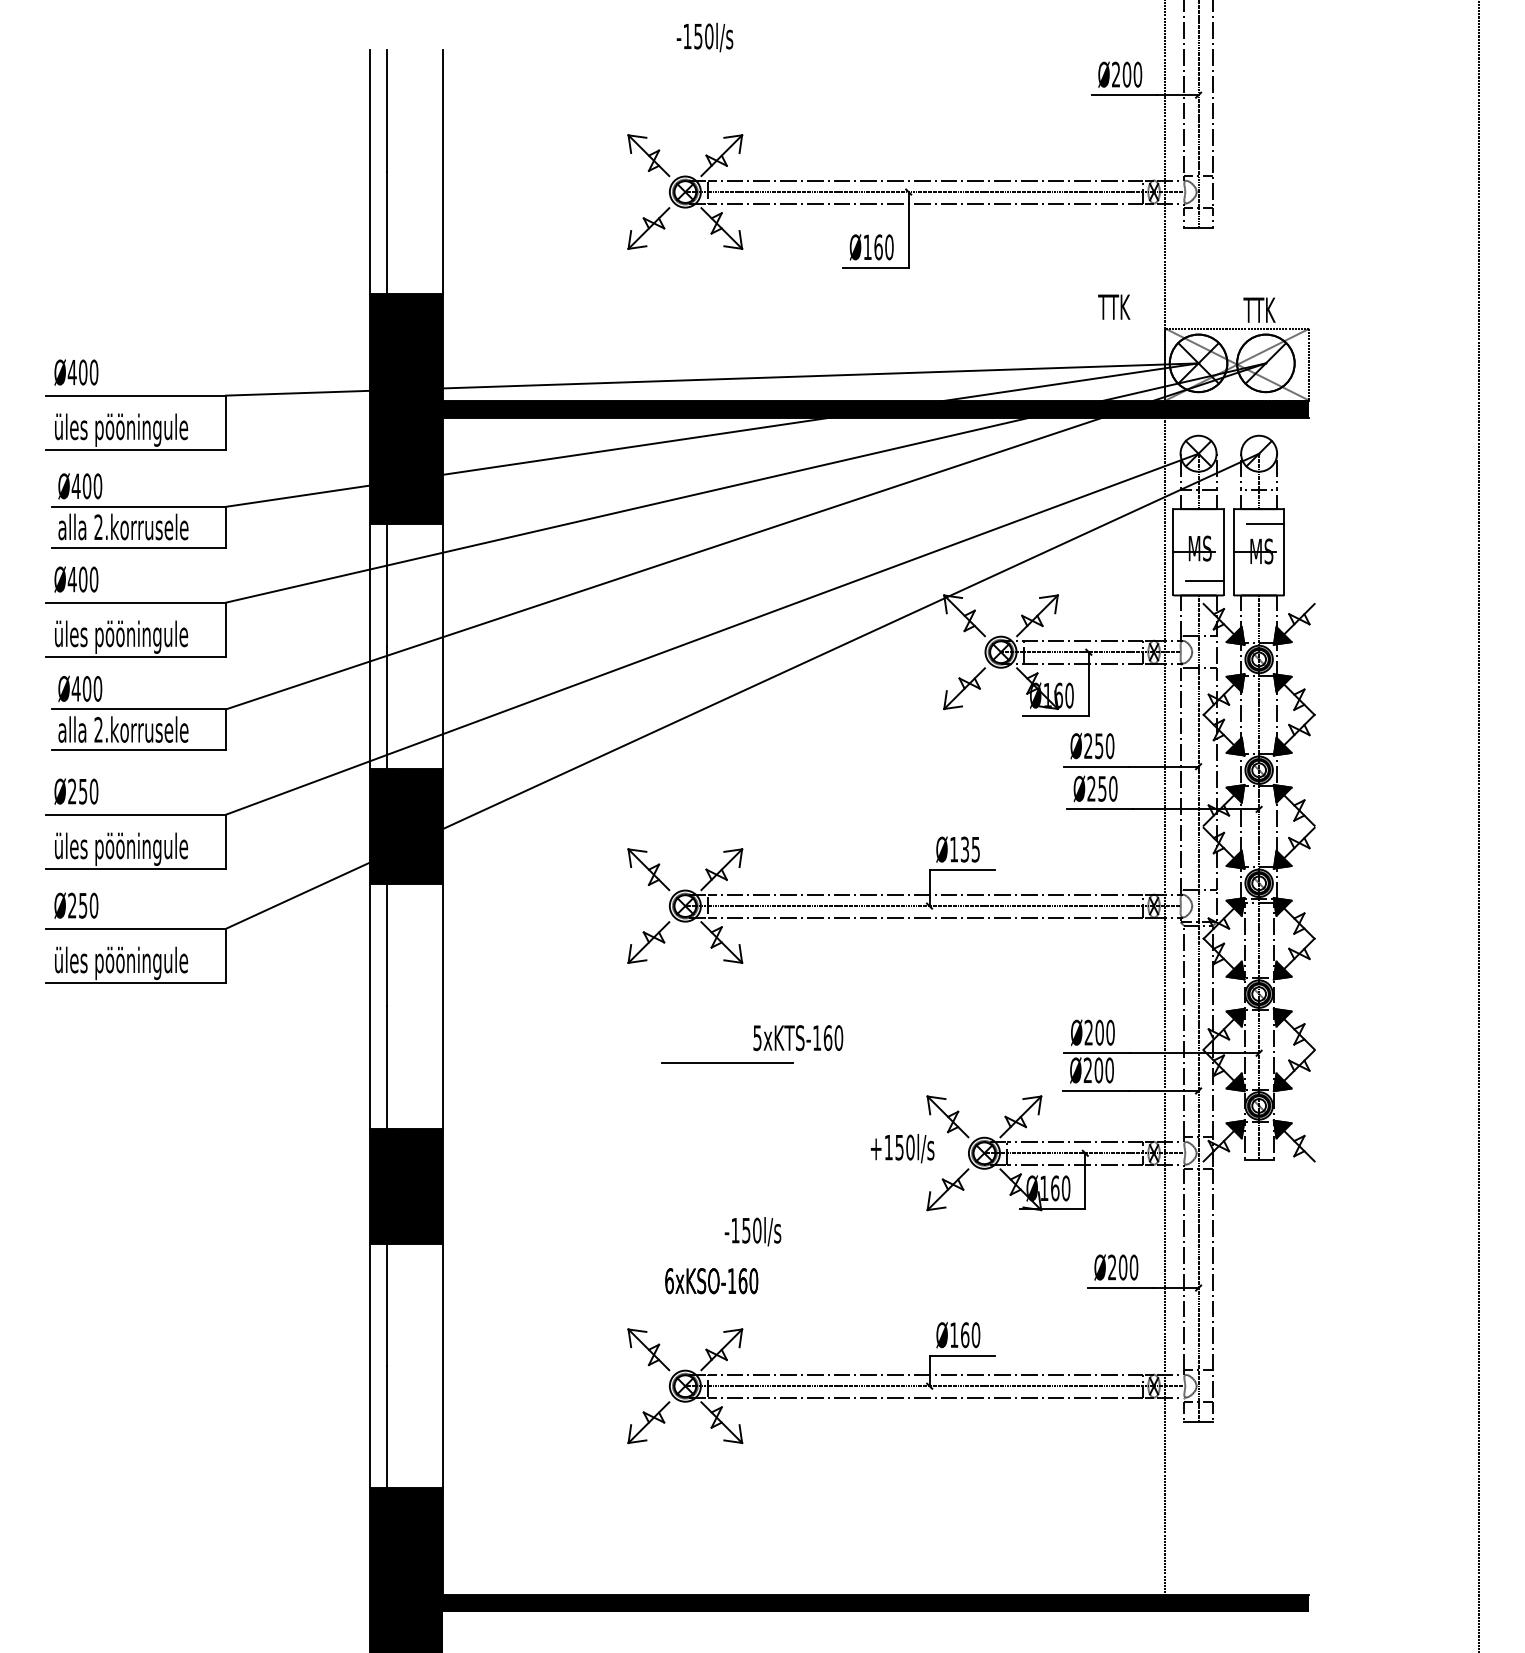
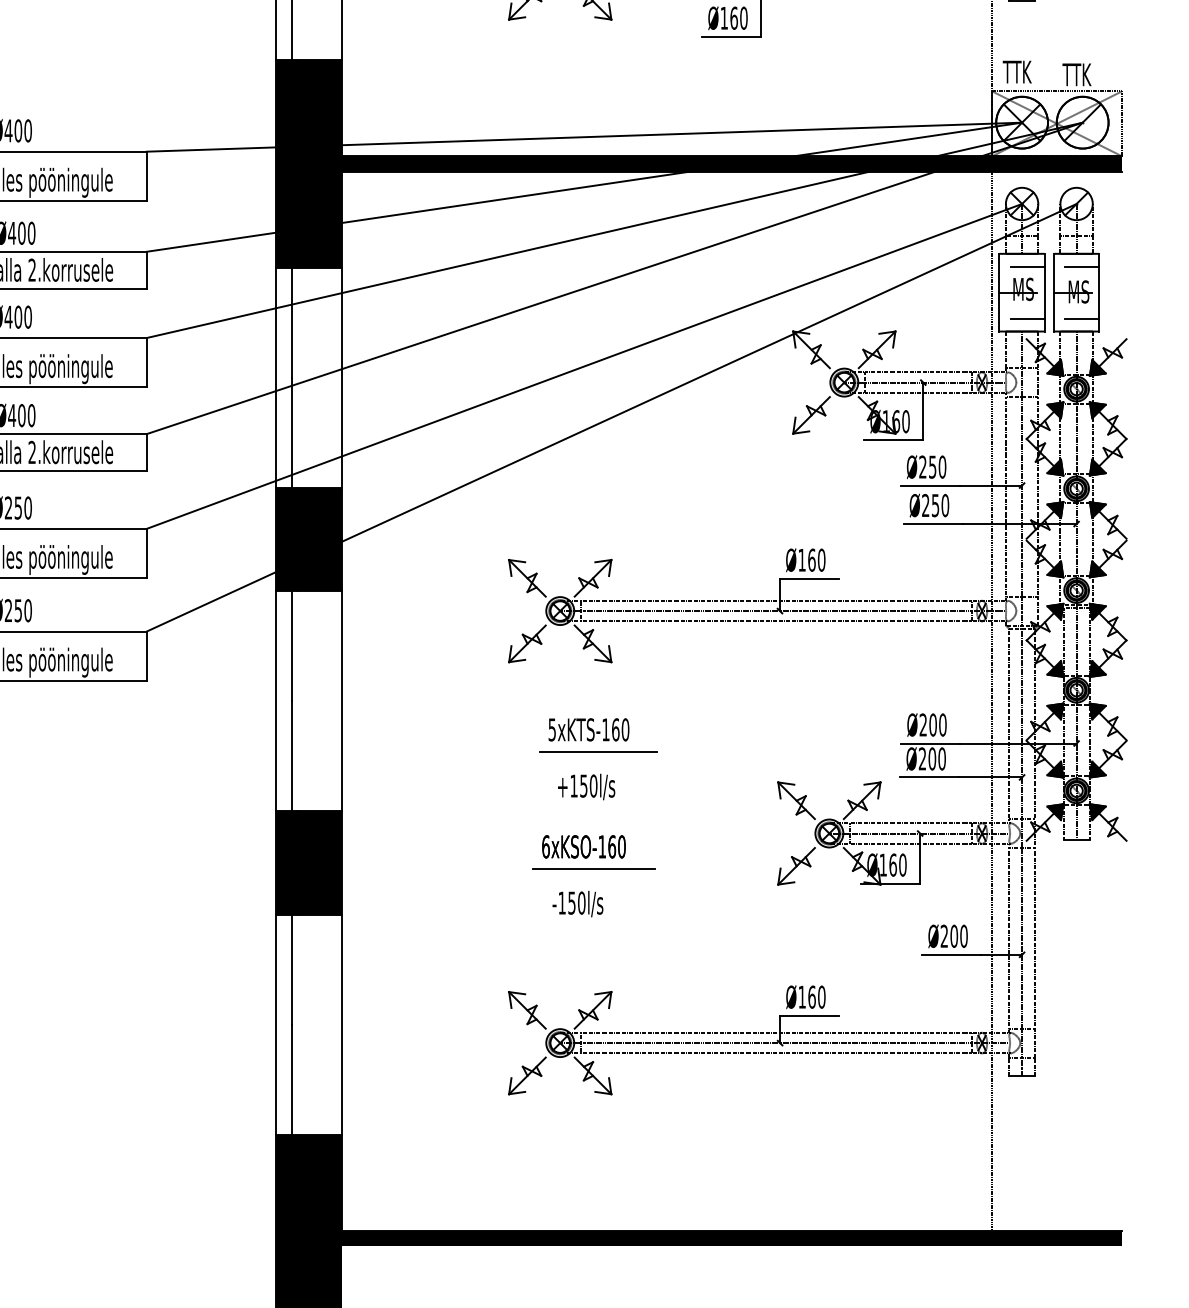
text: (1114, 306) -> (1017, 71), moved
line: (1204, 523) -> (1027, 266), added
line: (1265, 581) -> (1082, 318), added
text: (970, 849) -> (816, 560), Ø135 -> Ø160
text: (798, 1038) -> (589, 730), moved
text: (902, 1148) -> (586, 786), moved
line: (722, 1192) -> (593, 868), added
text: (752, 1231) -> (577, 903), moved
text: (711, 1281) -> (583, 847), moved

